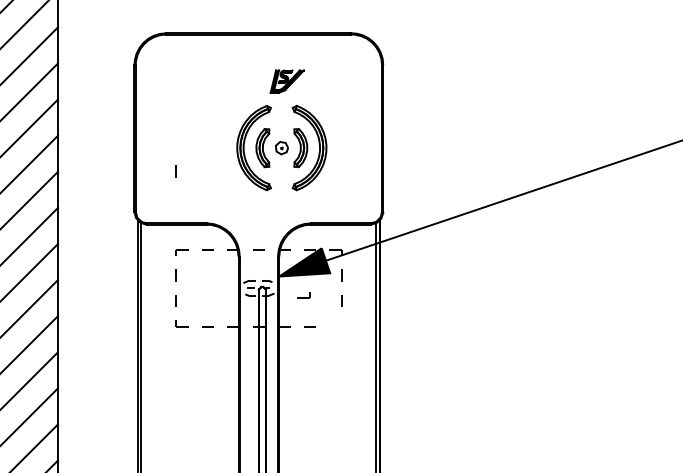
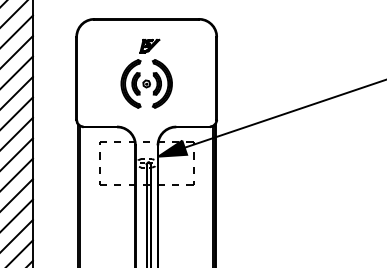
part: (281, 129) -> (146, 73), moved
curve: (175, 170) -> (99, 96), removed
part: (304, 295) -> (190, 183), moved

